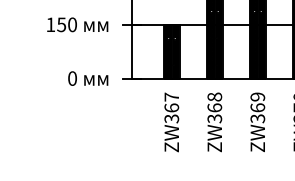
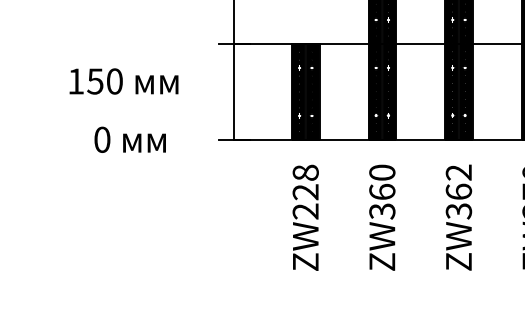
text: (77, 24) -> (123, 80), moved
text: (88, 78) -> (130, 139), moved
text: (214, 96) -> (381, 171), ZW368 -> ZW360
text: (258, 96) -> (460, 171), ZW369 -> ZW362
text: (171, 107) -> (305, 191), ZW367 -> ZW228

